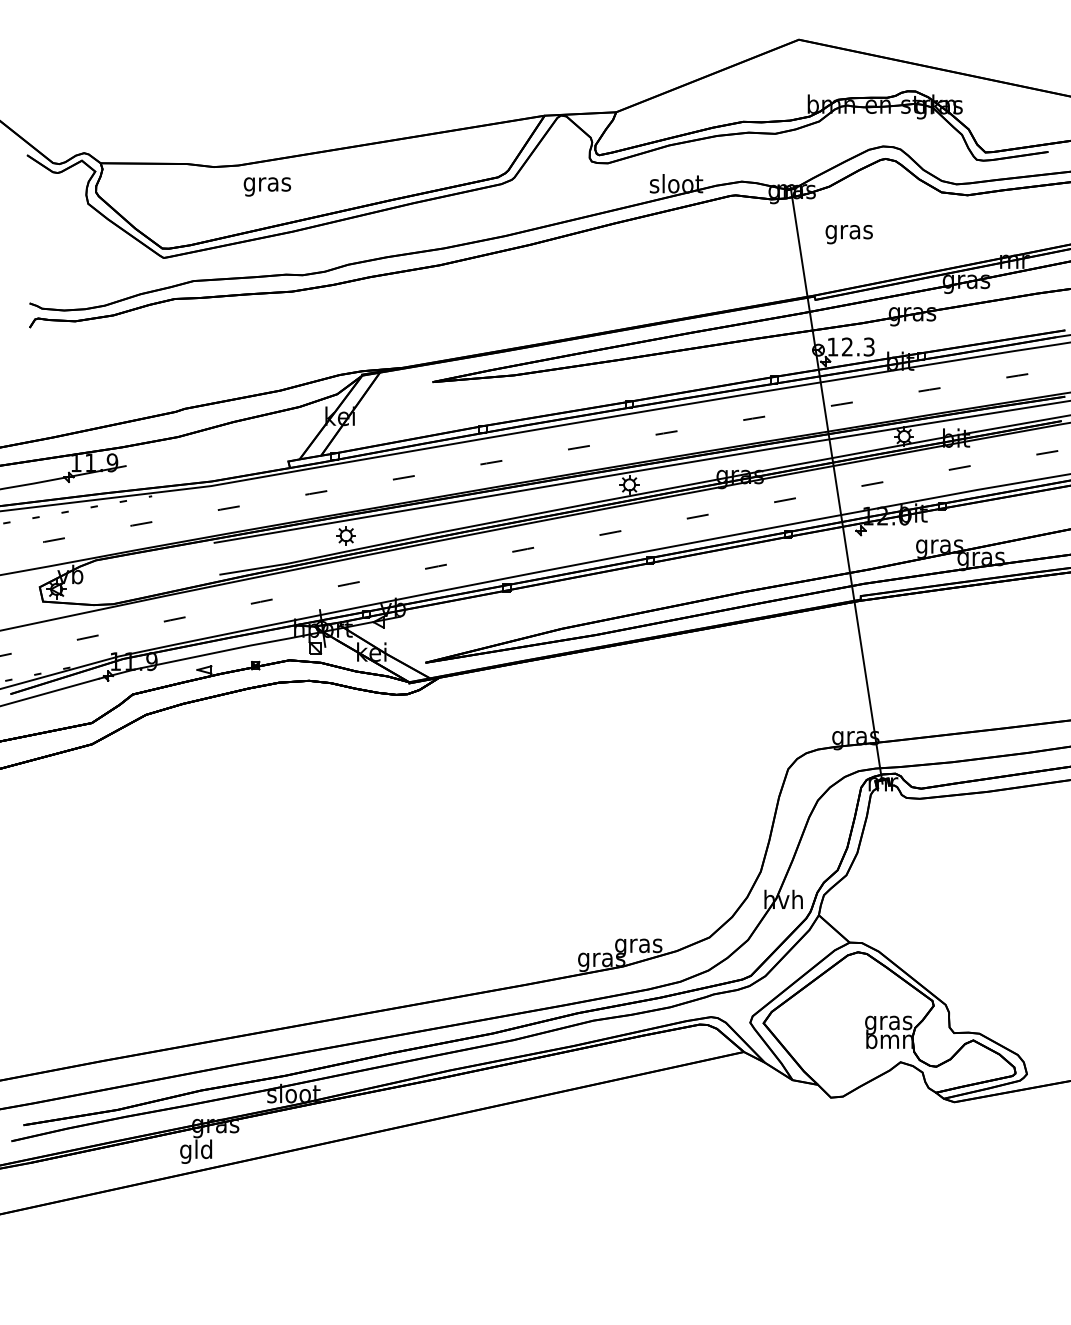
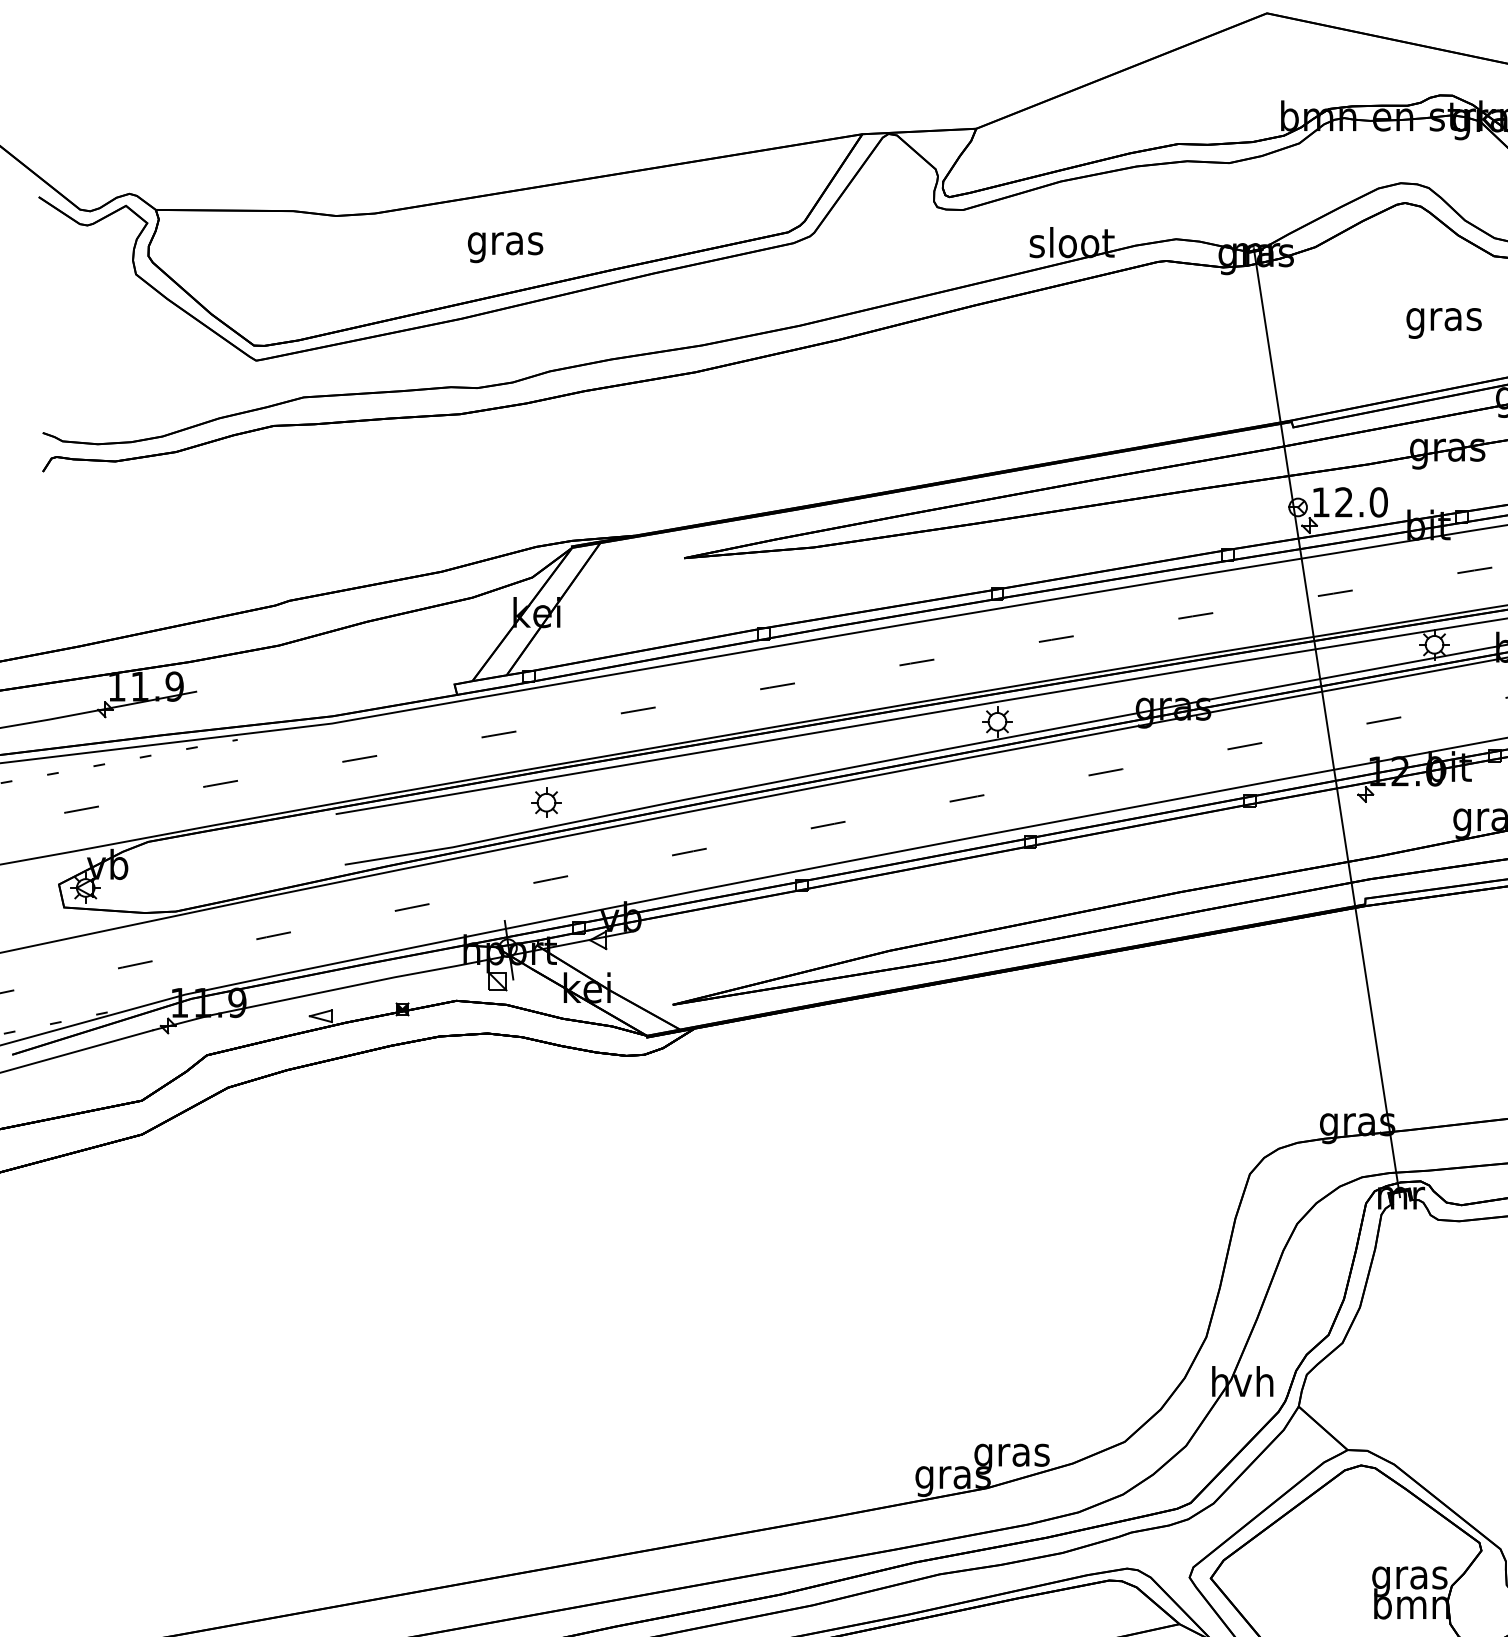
text: (267, 186) -> (505, 246), moved
text: (848, 234) -> (1442, 323), moved
text: (868, 346) -> (1377, 501), 12.3 -> 12.0

